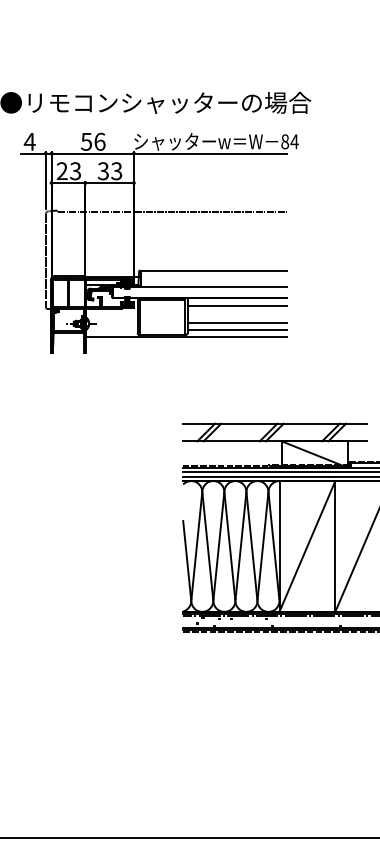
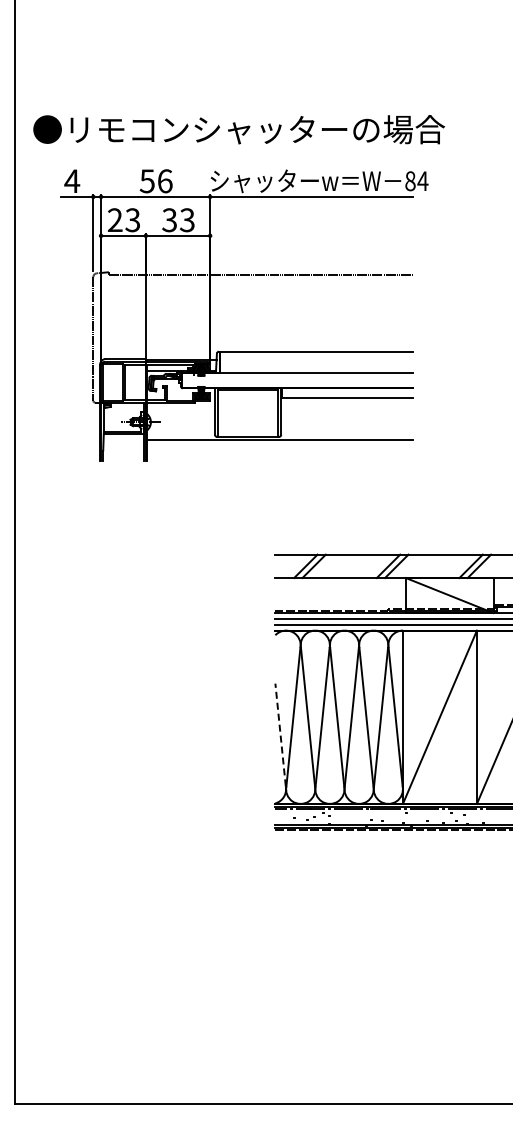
line: (236, 323) -> (346, 421), removed
line: (236, 329) -> (346, 430), removed
line: (187, 560) -> (280, 735), solid -> dashed

